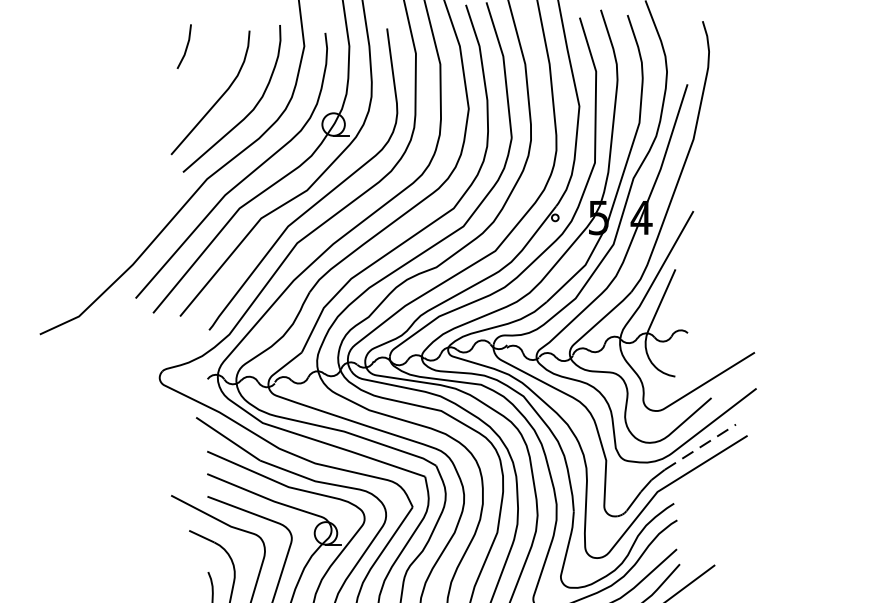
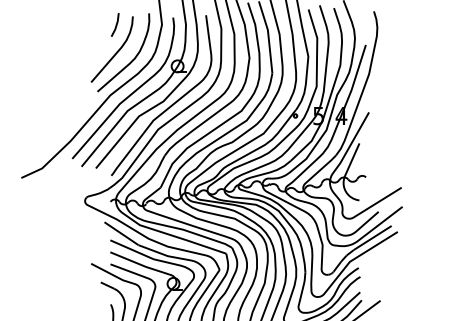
line: (184, 45) -> (115, 24), moved
line: (701, 446) -> (373, 237), dashed -> solid

